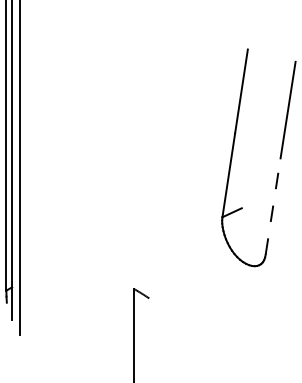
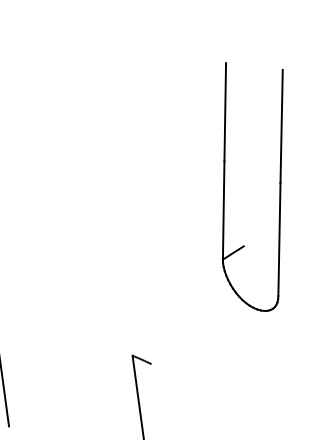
line: (273, 206) -> (279, 239), dashed -> solid

